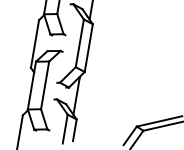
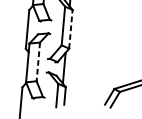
line: (88, 47) -> (70, 28), solid -> dashed
line: (45, 85) -> (38, 61), solid -> dashed

